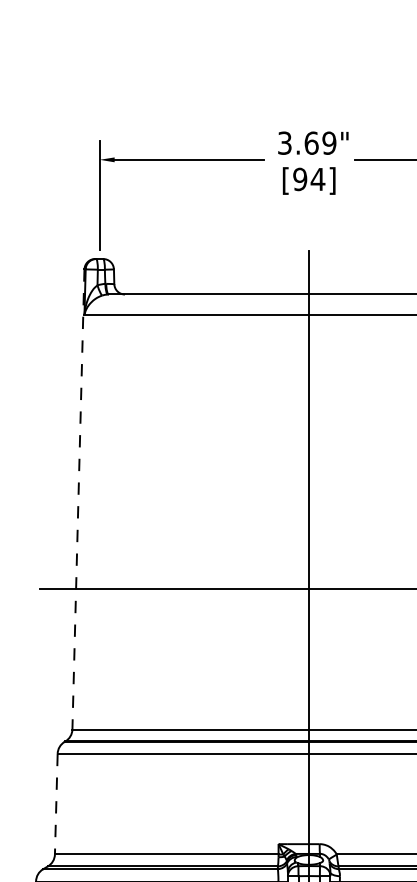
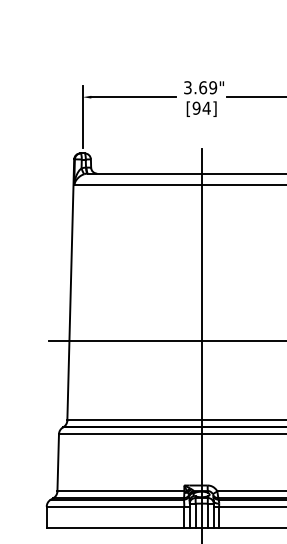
line: (77, 498) -> (70, 289), dashed -> solid
line: (56, 803) -> (58, 462), dashed -> solid

